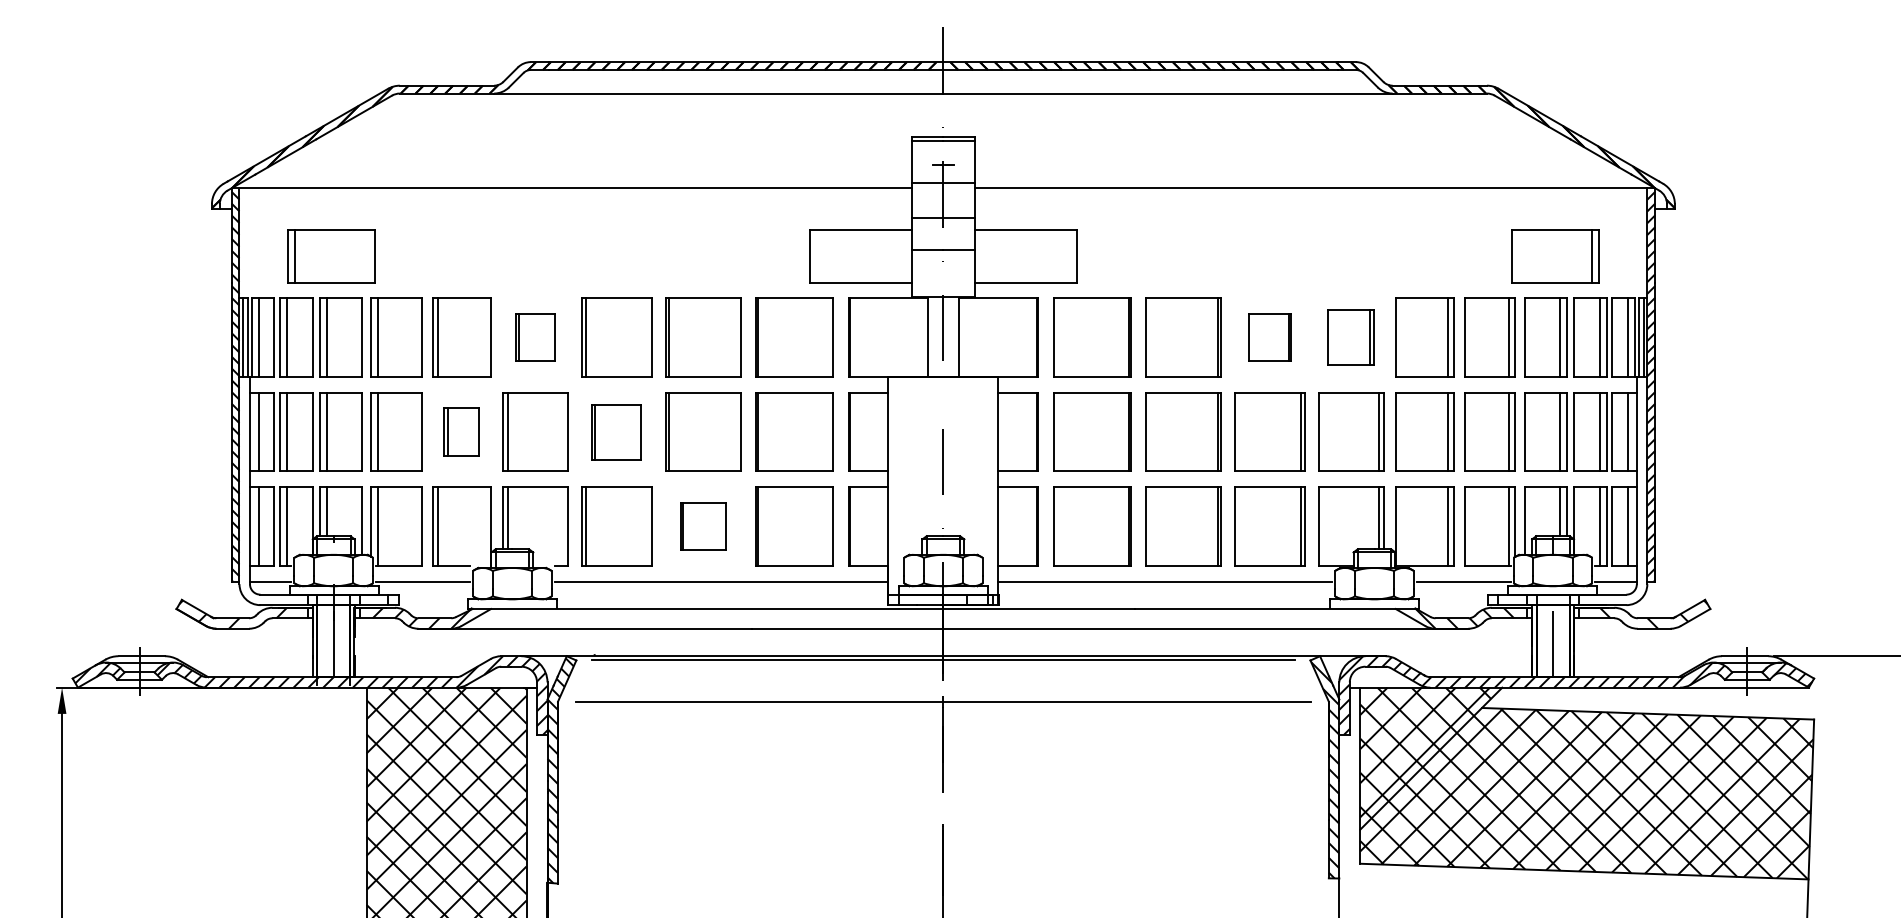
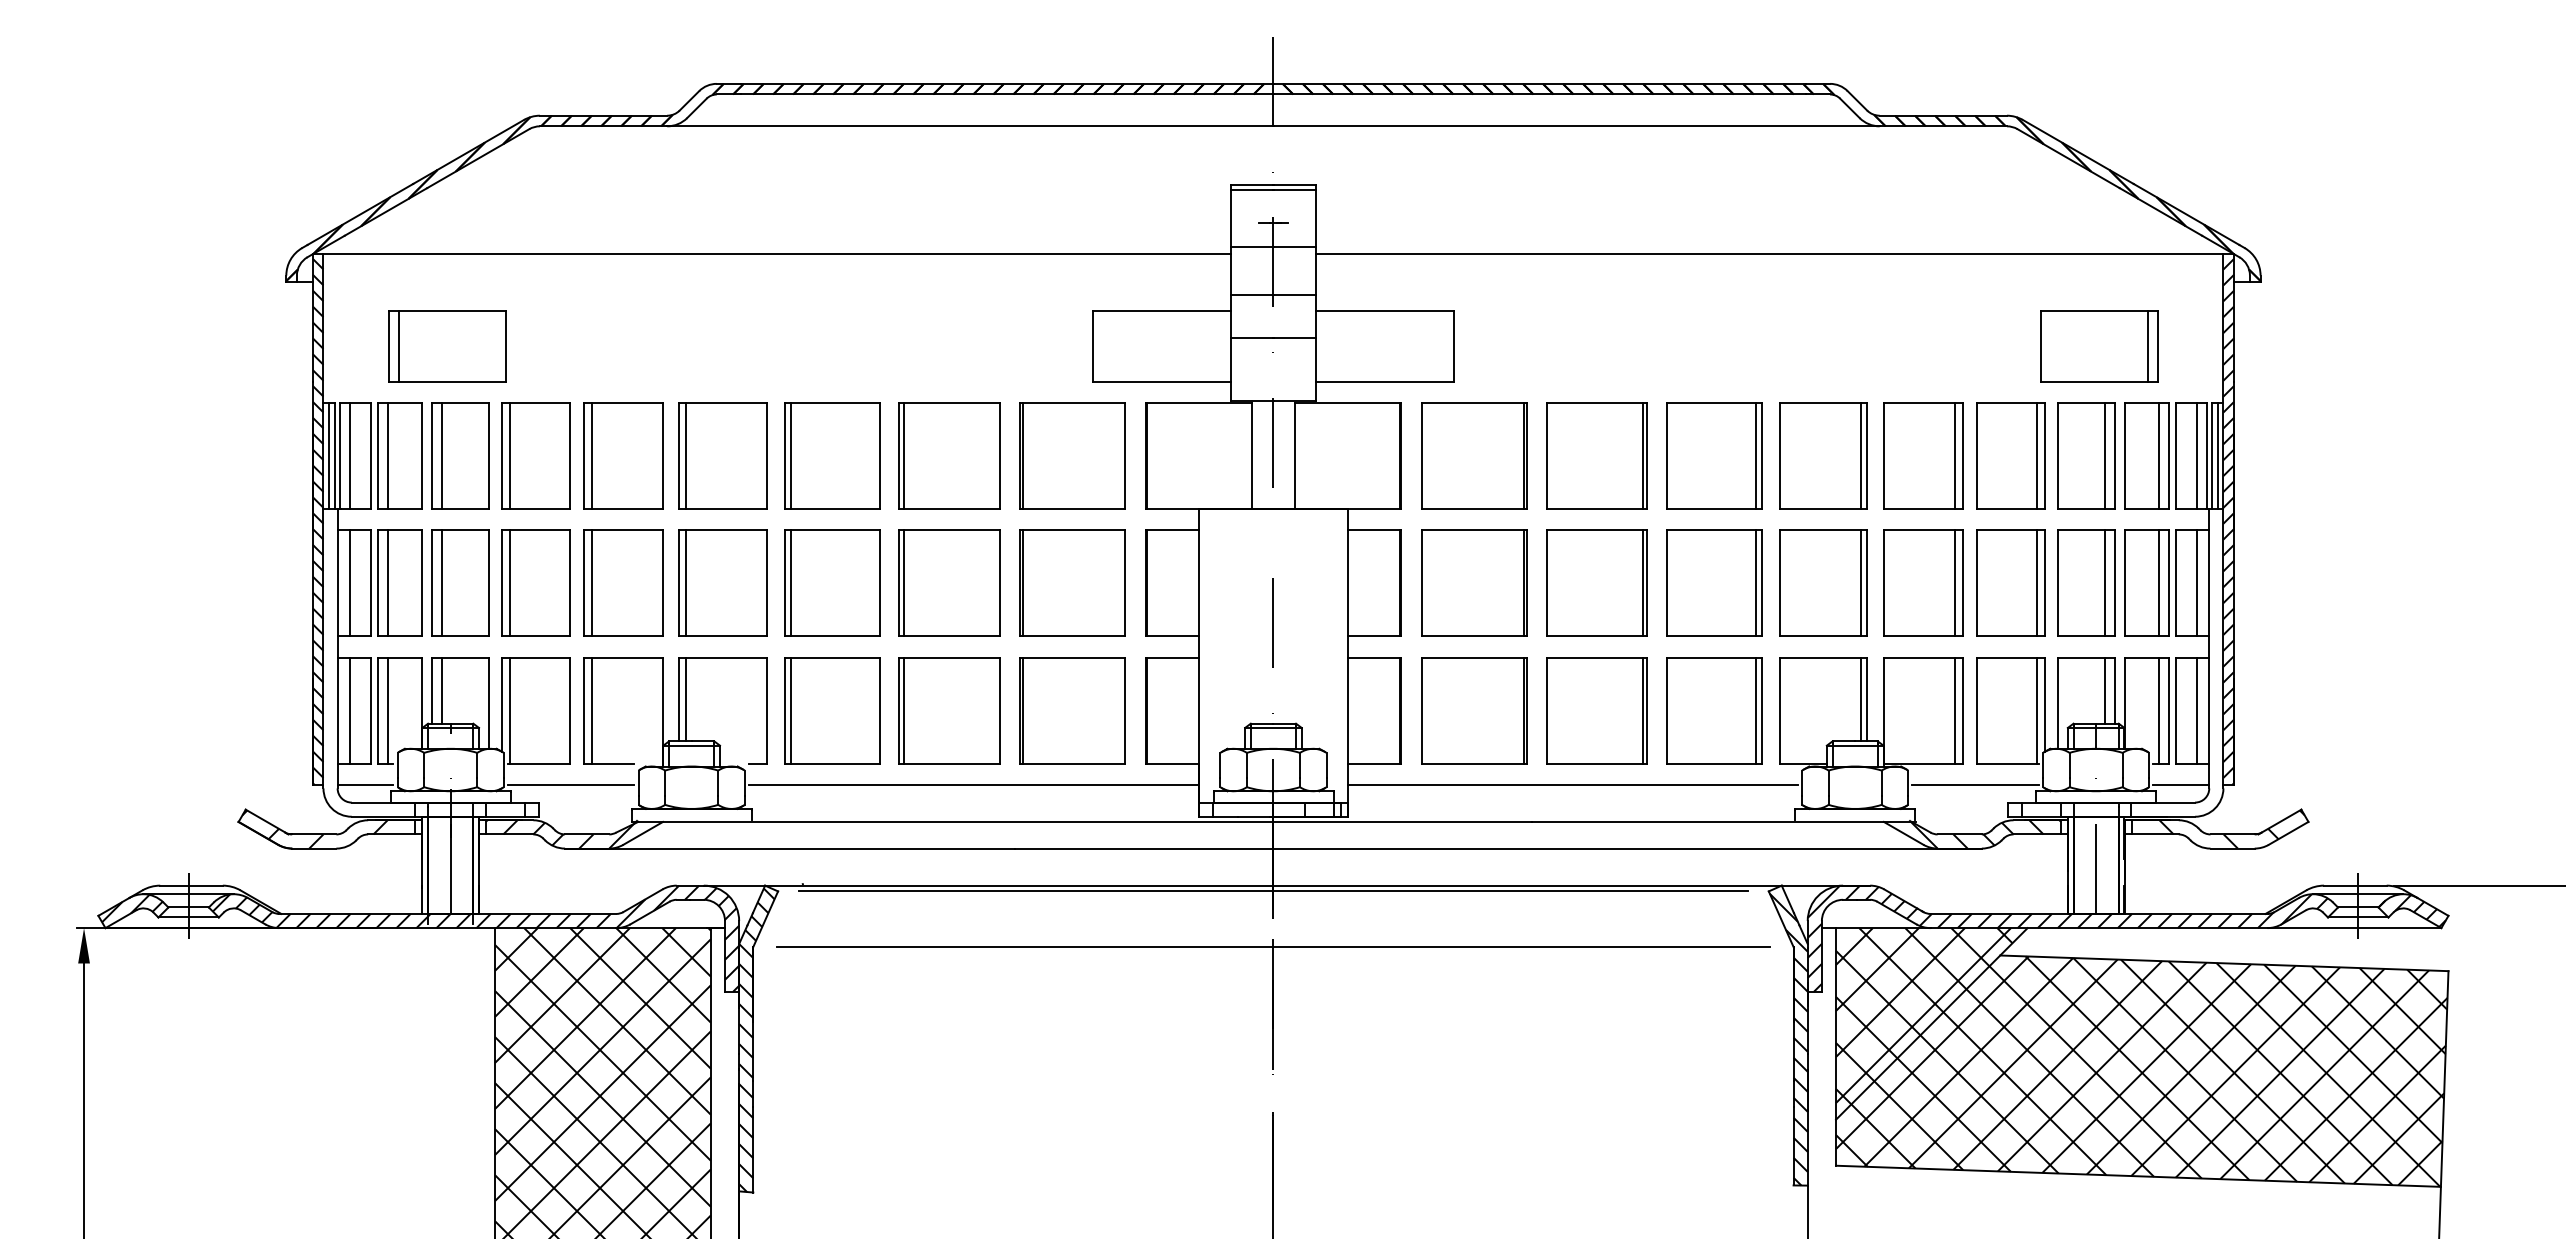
part: (535, 337) -> (722, 455), size x1.67
part: (1270, 337) -> (1714, 455), size x1.67
part: (1351, 337) -> (1823, 455), size x1.43
part: (461, 431) -> (623, 582), size x1.67
part: (616, 431) -> (832, 582), size x1.43
part: (703, 526) -> (949, 710), size x1.67

